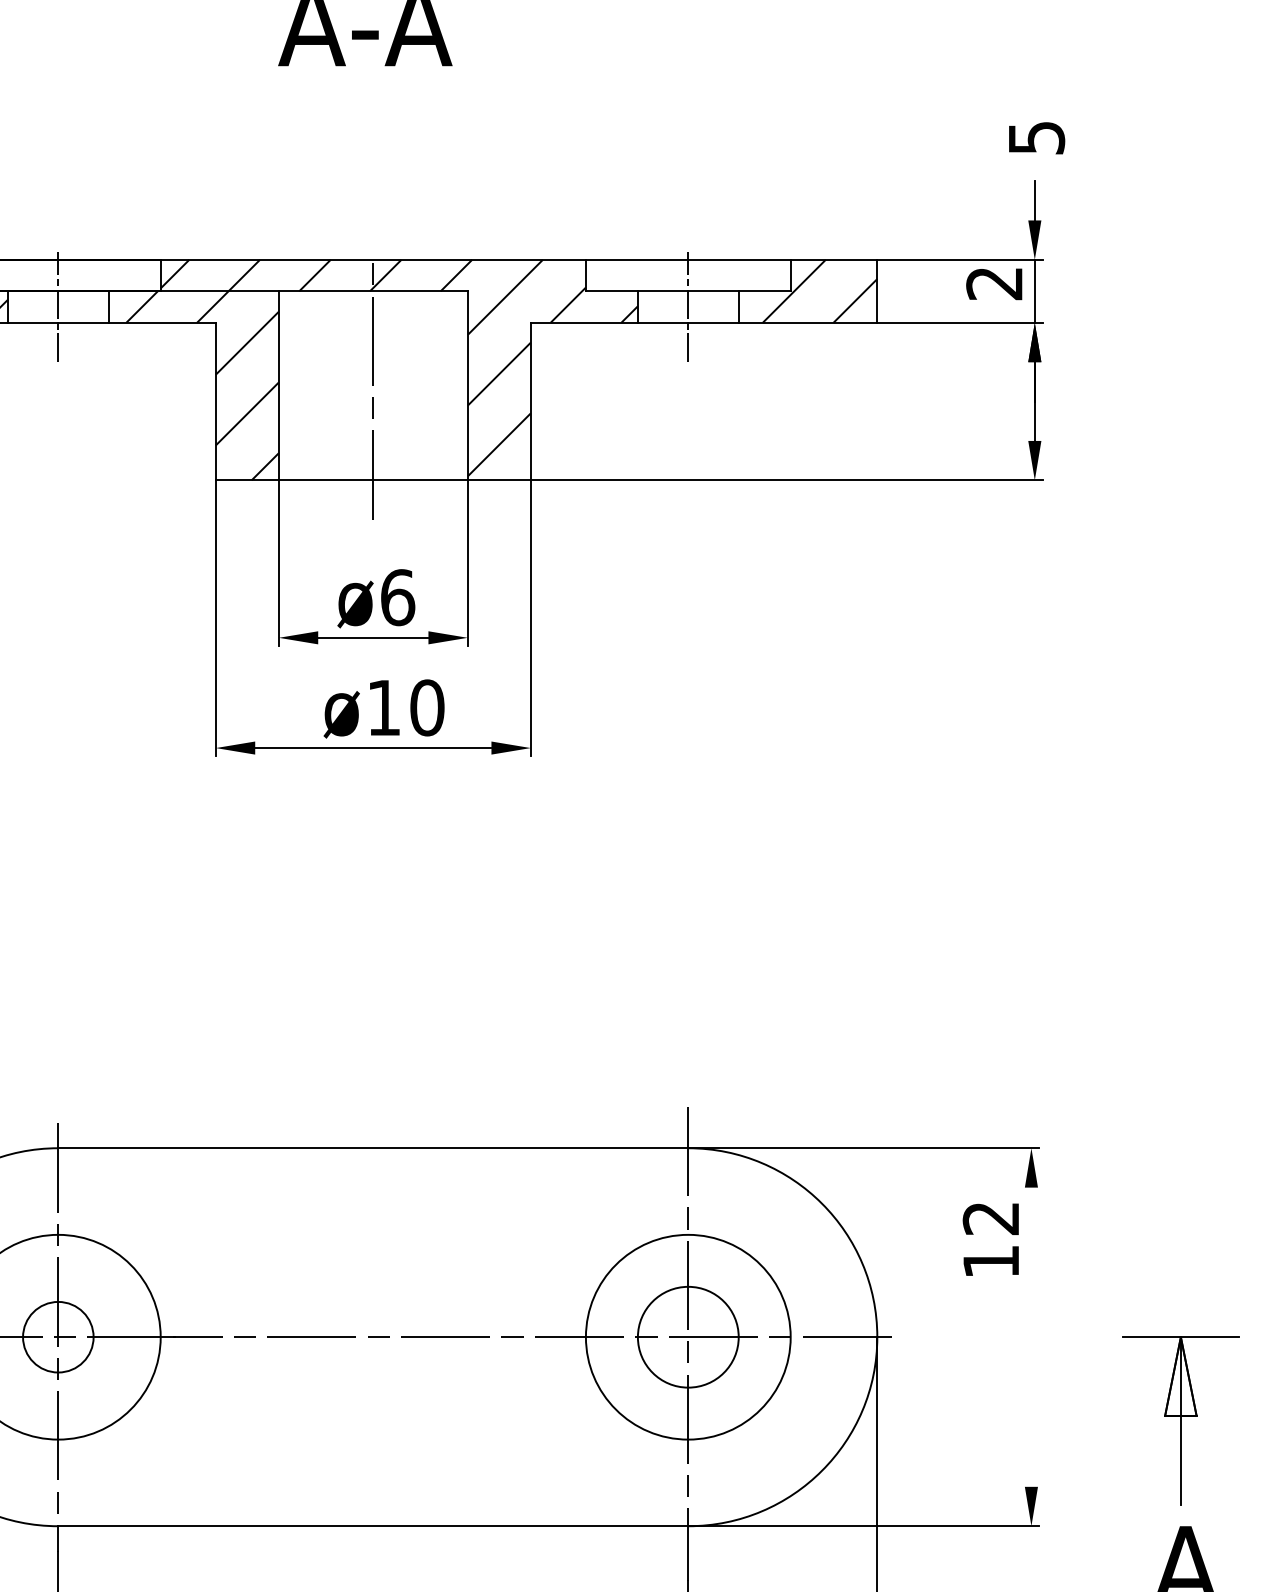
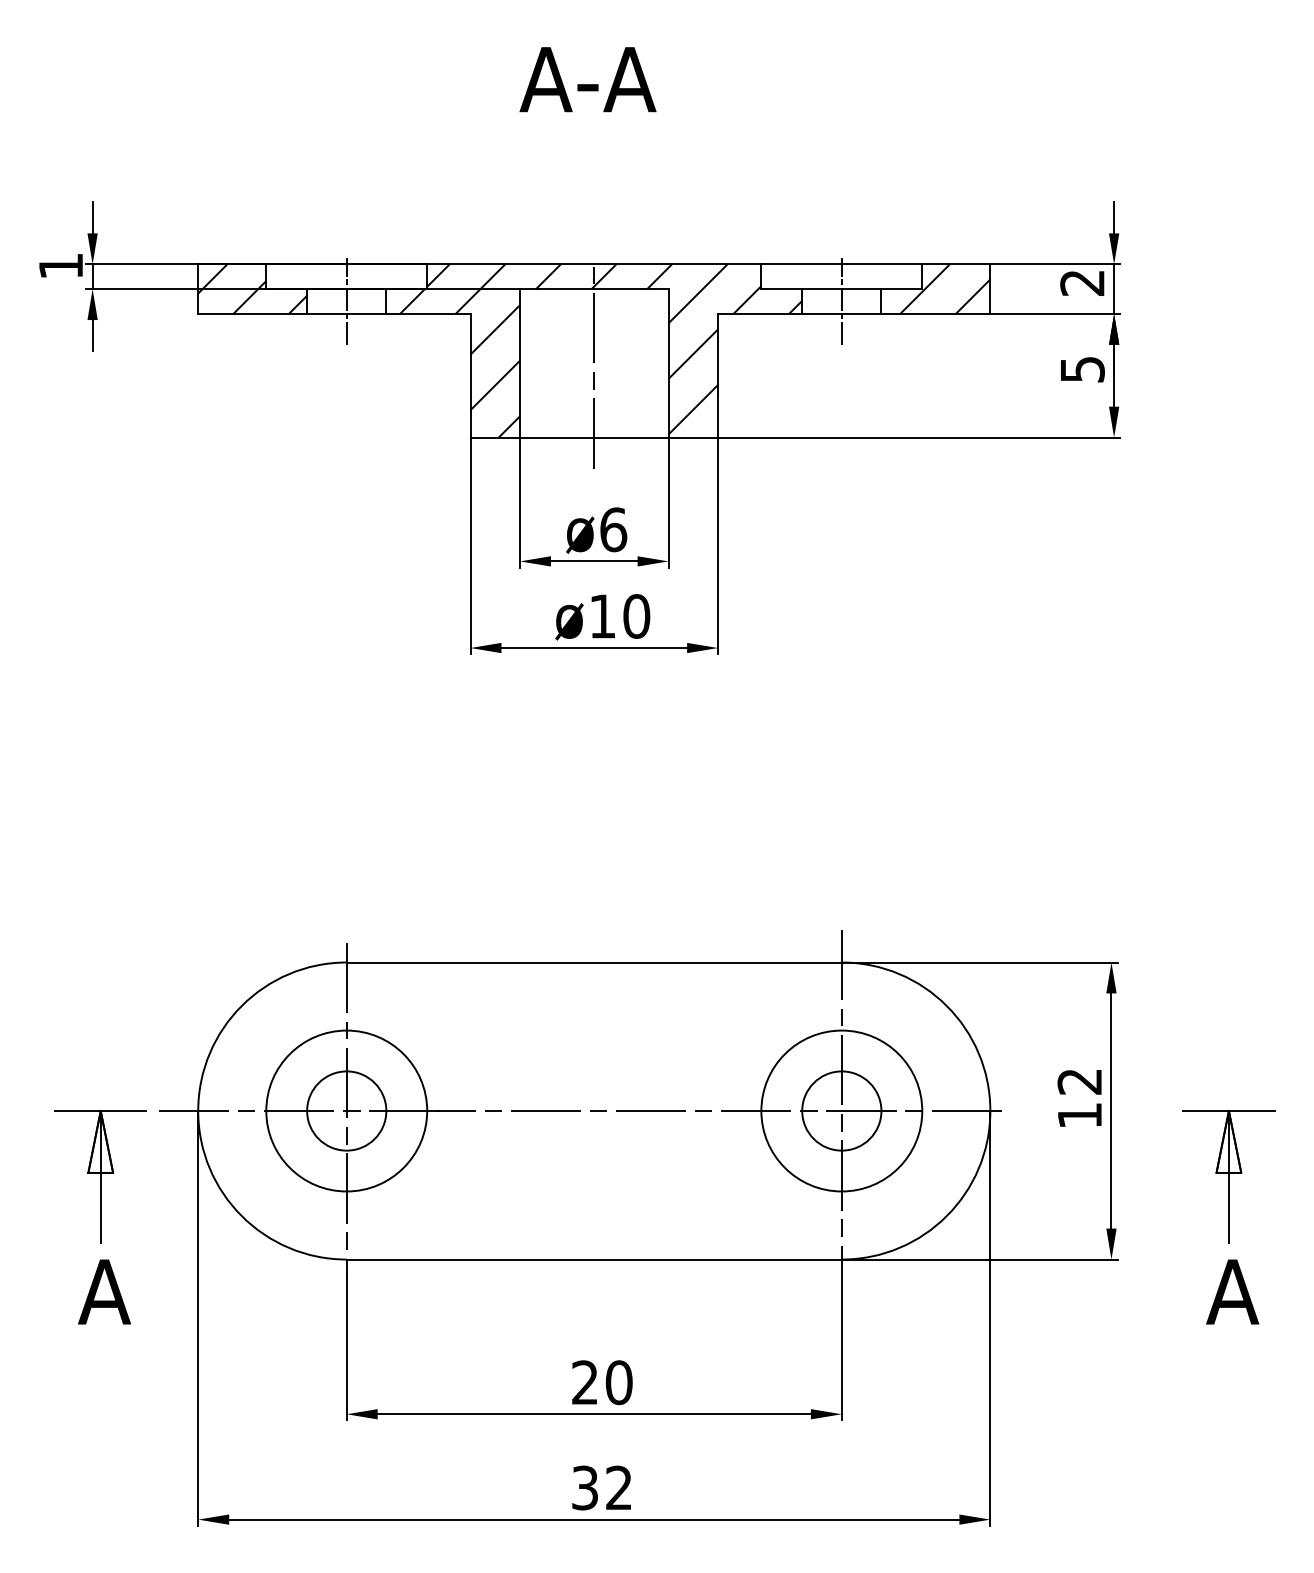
text: (1036, 137) -> (1082, 369), moved
text: (990, 1239) -> (1079, 1098), moved
circle: (58, 1336) -> (346, 1110), size x1.43
line: (1031, 1336) -> (1111, 1110), added

